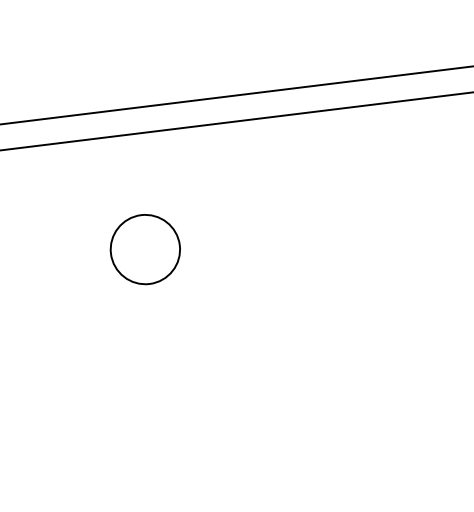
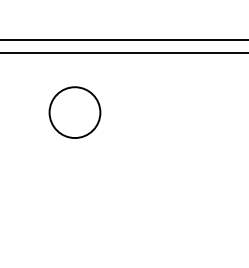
circle: (144, 249) -> (74, 112), size x1.43

